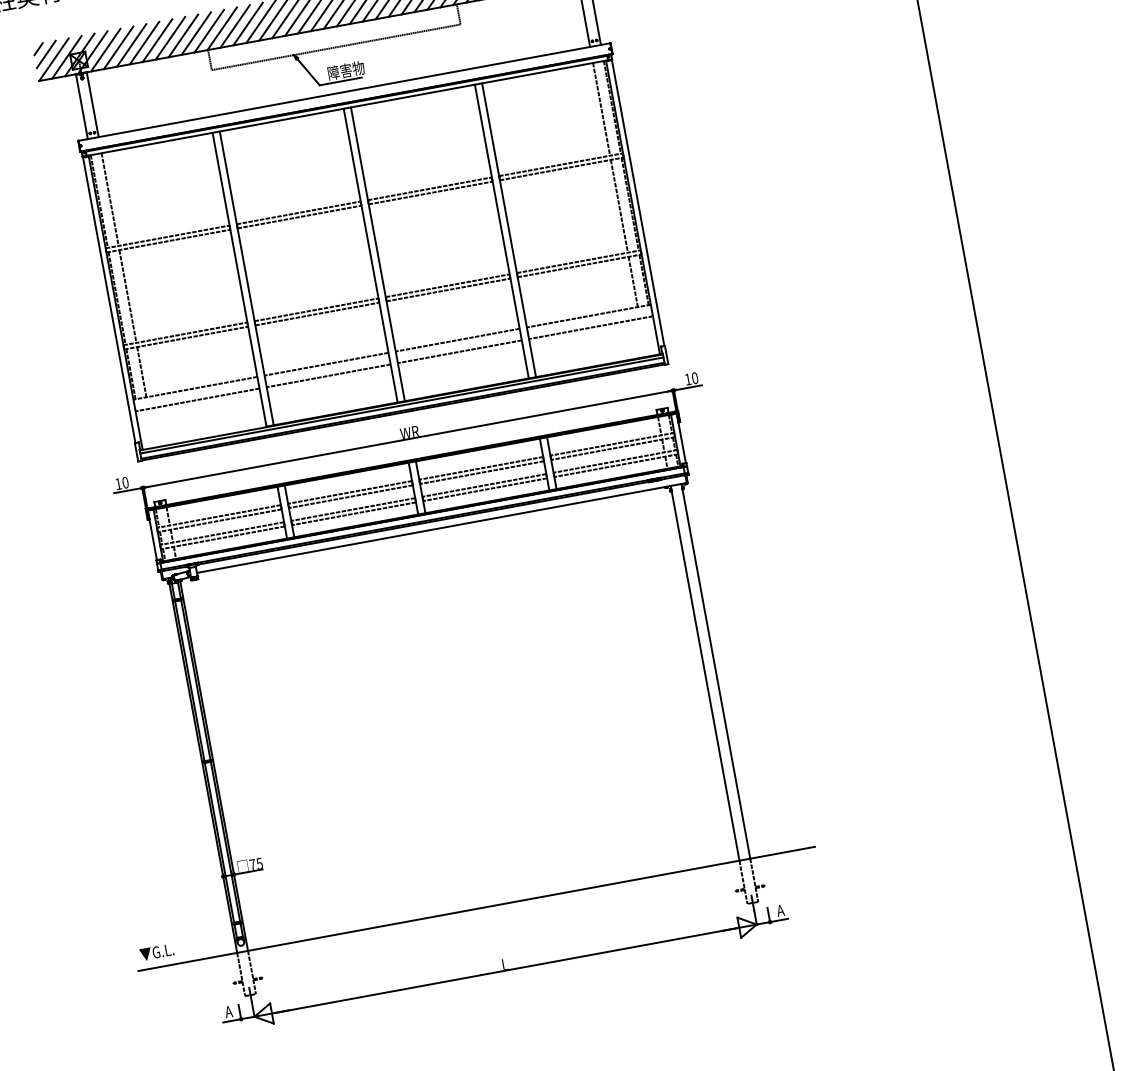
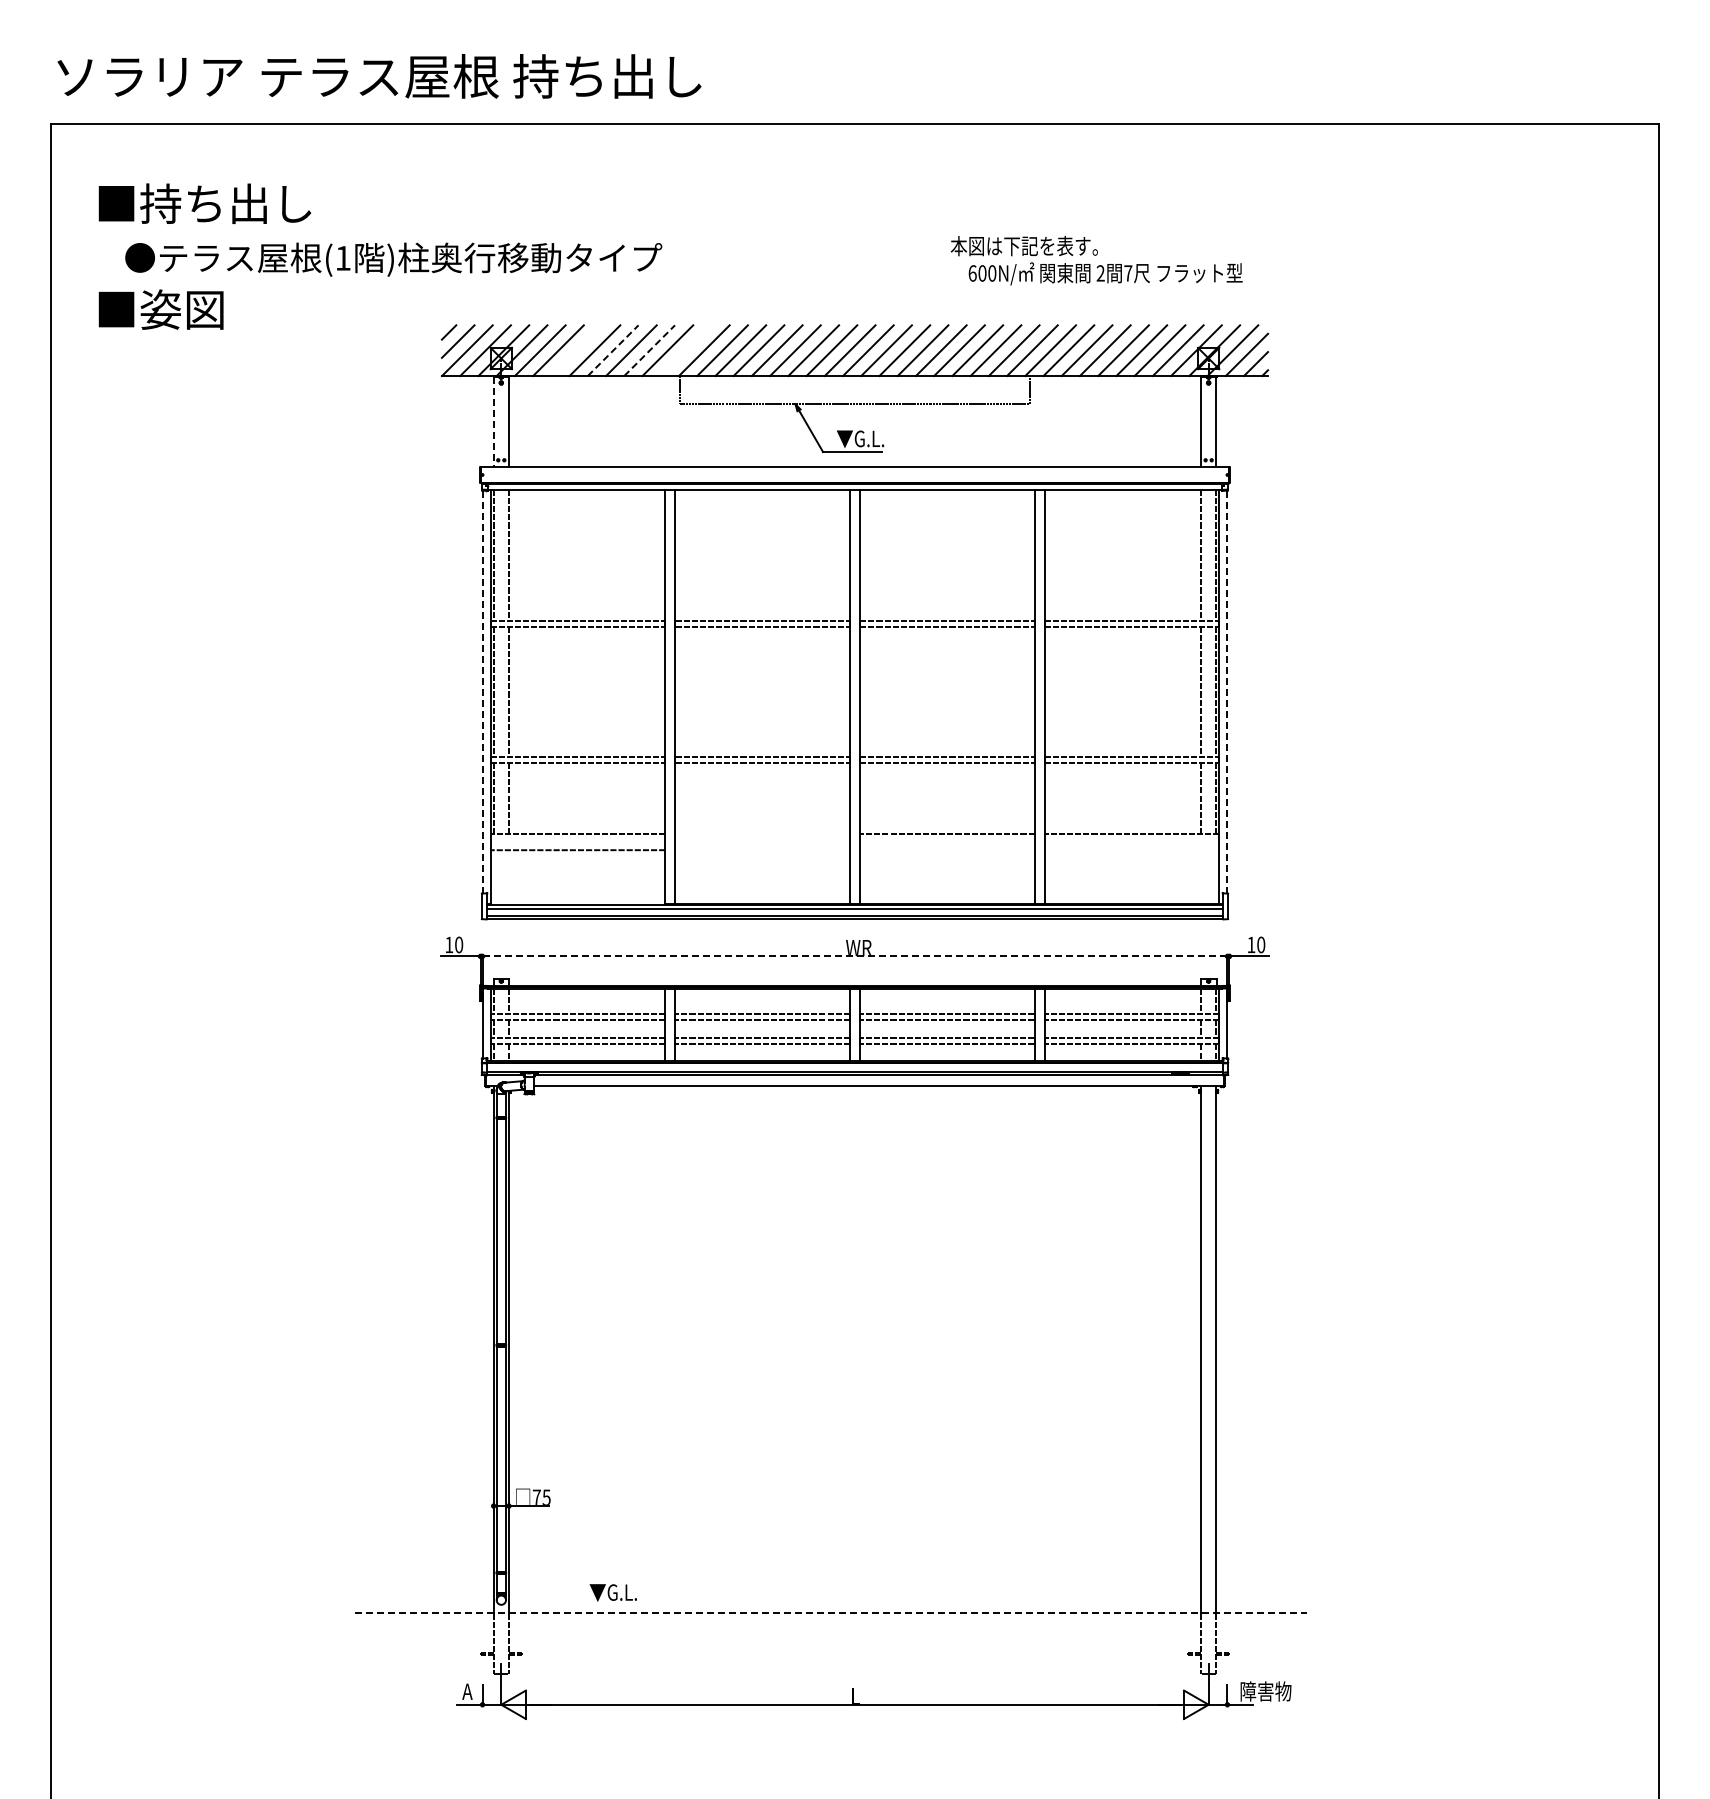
line: (208, 31) -> (685, 350), removed
line: (183, 35) -> (649, 350), solid -> dashed
line: (157, 40) -> (613, 350), solid -> dashed
line: (131, 45) -> (576, 350), removed
text: (345, 70) -> (862, 438), 障害物 -> ▼G.L.
line: (81, 107) -> (493, 422), solid -> dashed
line: (638, 203) -> (1227, 692), solid -> dashed
line: (109, 300) -> (482, 692), solid -> dashed
line: (590, 328) -> (1131, 850), removed
line: (460, 352) -> (947, 850), removed
line: (326, 364) -> (762, 833), removed
line: (328, 376) -> (762, 850), removed
line: (408, 439) -> (855, 956), solid -> dashed
text: (795, 907) -> (1265, 1691), A -> 障害物
line: (477, 908) -> (831, 1613), solid -> dashed
text: (156, 952) -> (612, 1592), moved

